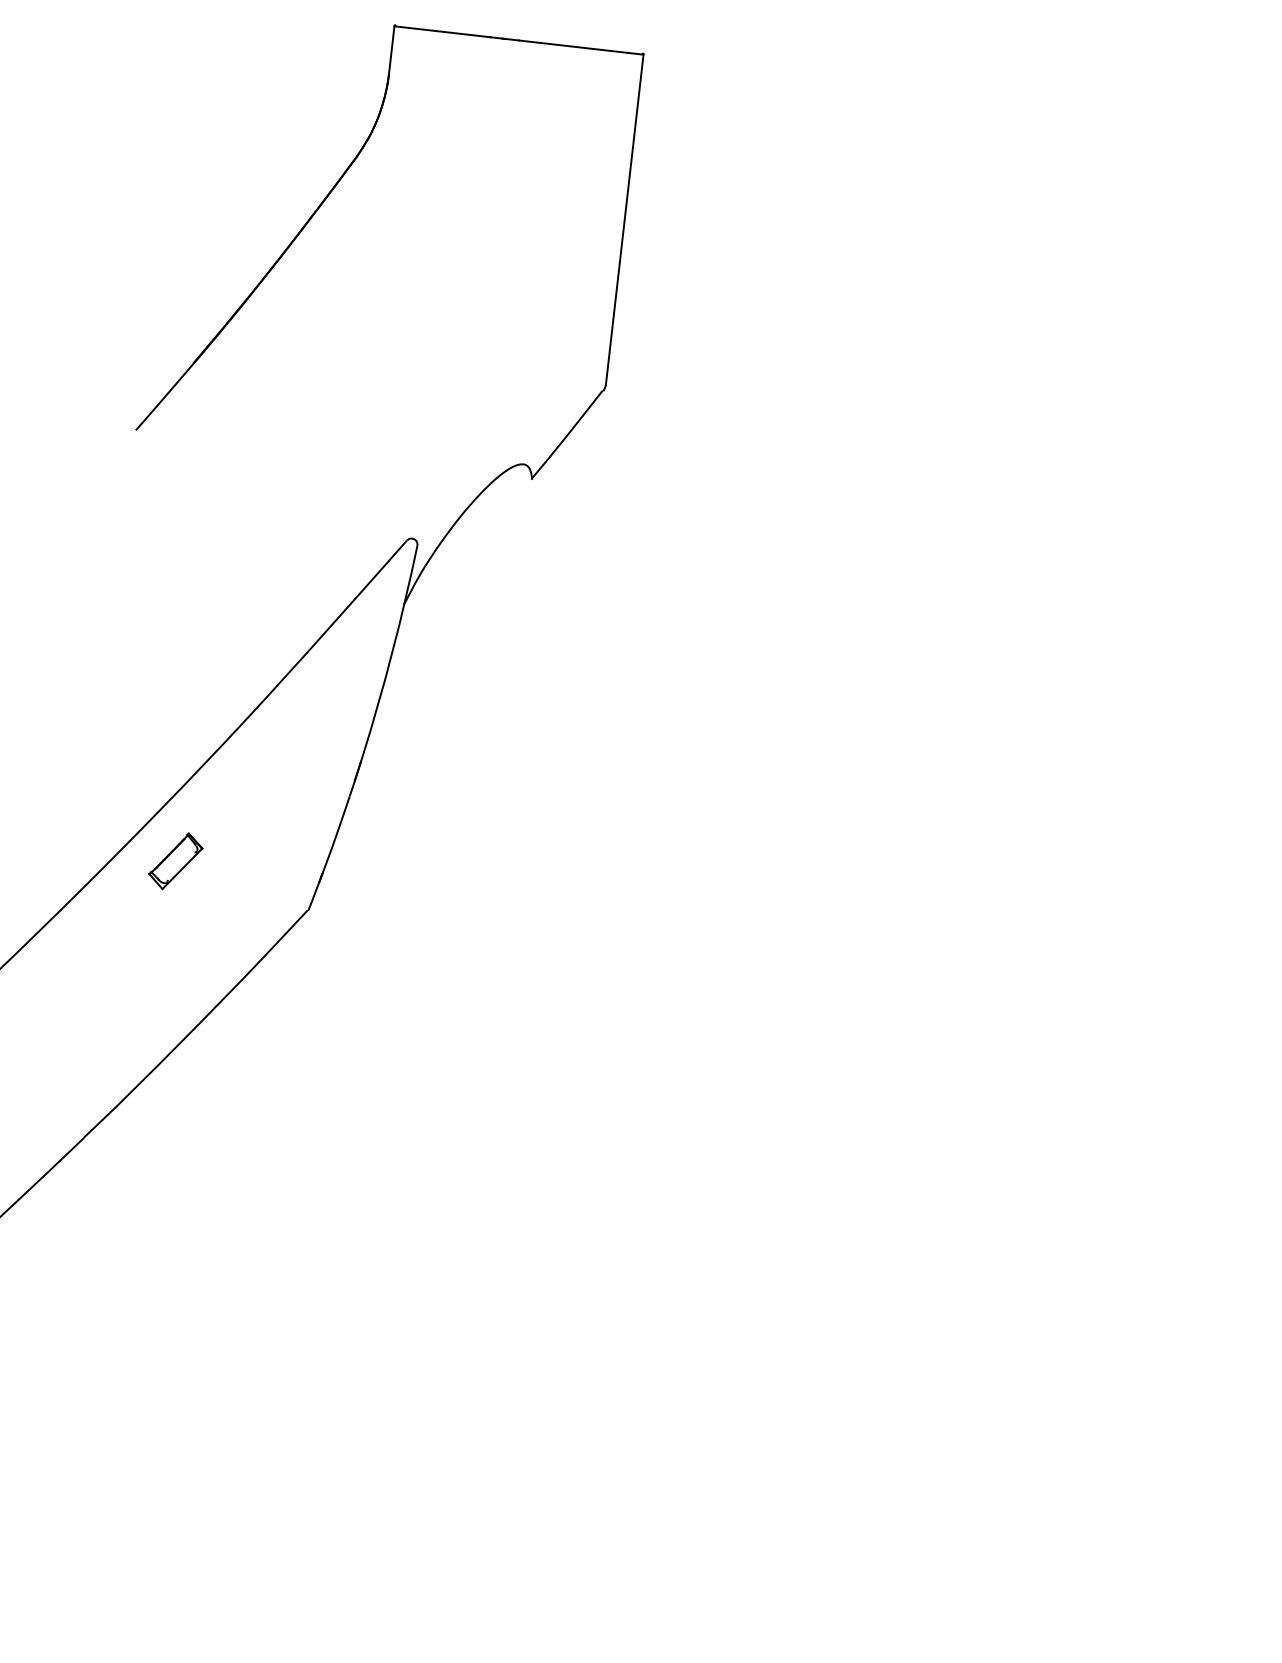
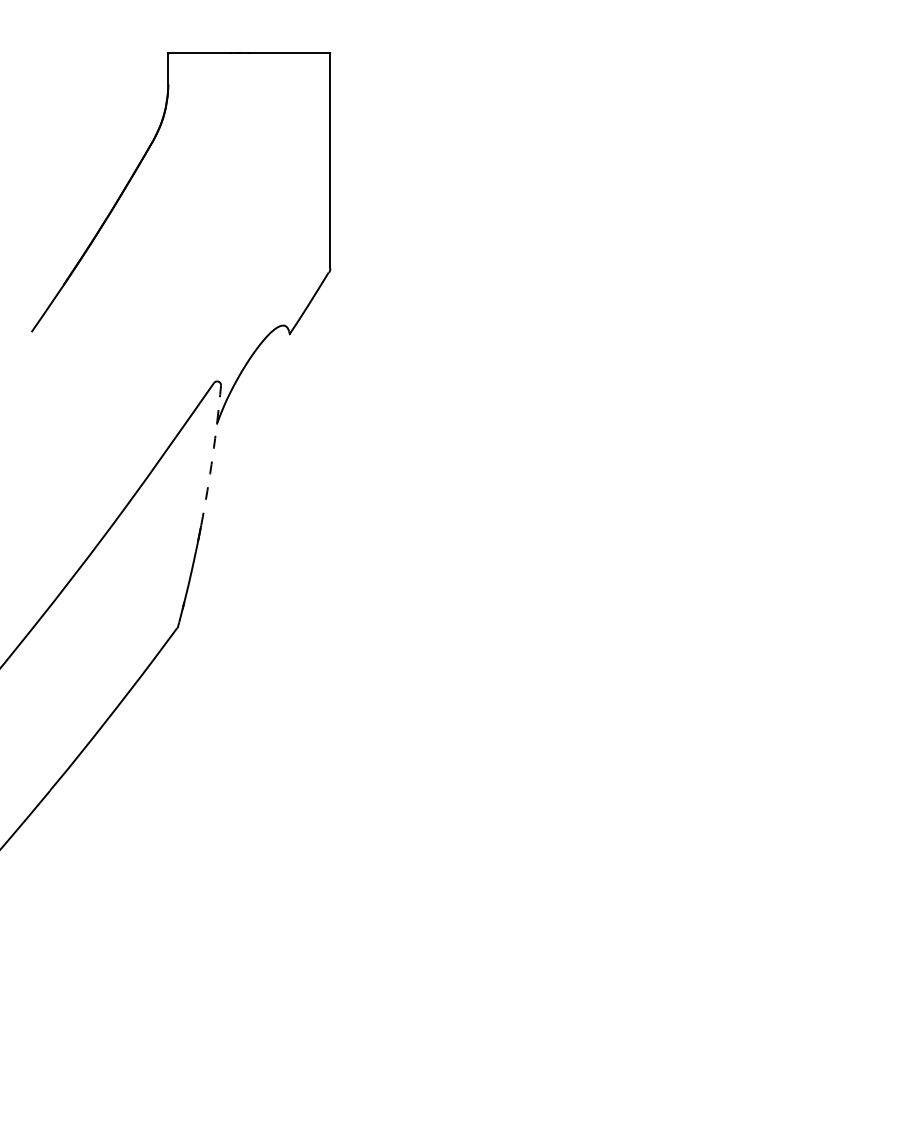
arc: (392, 651) -> (212, 455), solid -> dashed
part: (175, 861) -> (88, 606), removed

